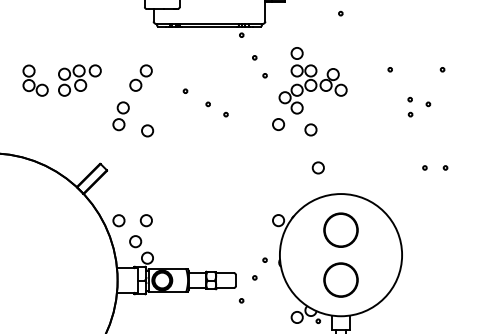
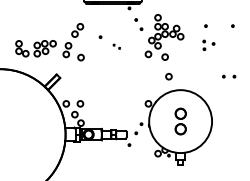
part: (61, 80) -> (35, 48), moved
part: (418, 107) -> (208, 45), moved
part: (216, 109) -> (116, 46), size x0.6
part: (340, 254) -> (180, 121), size x0.6

